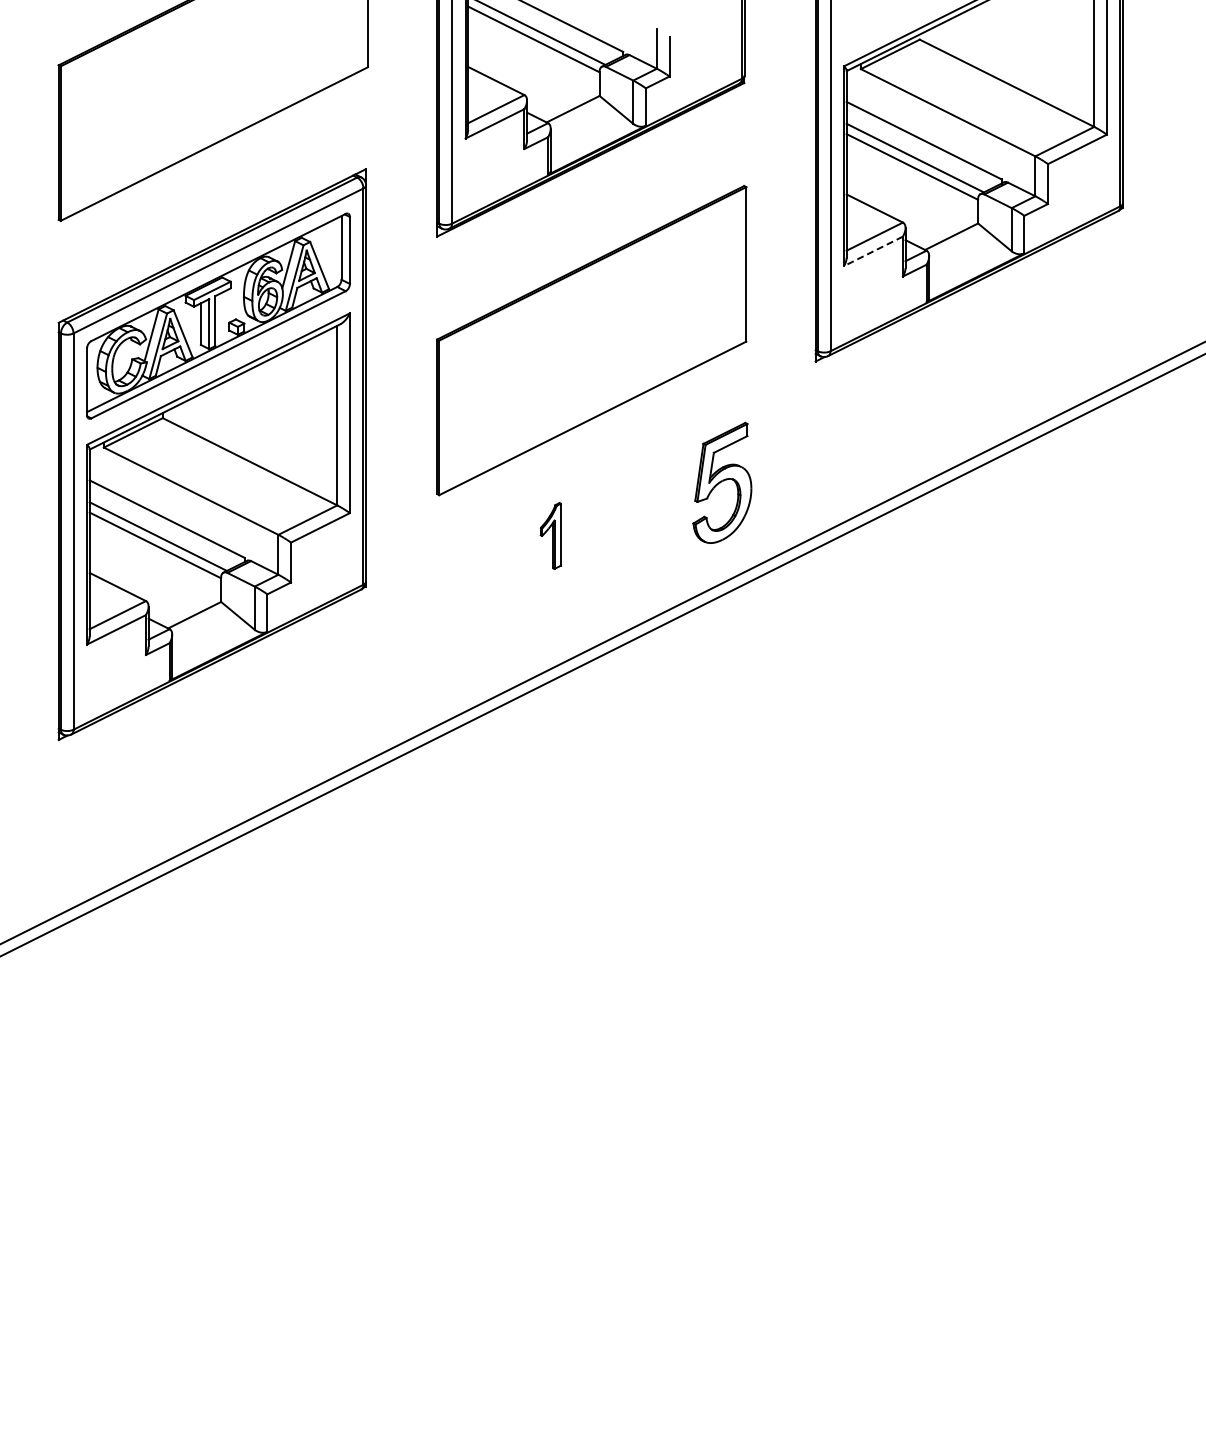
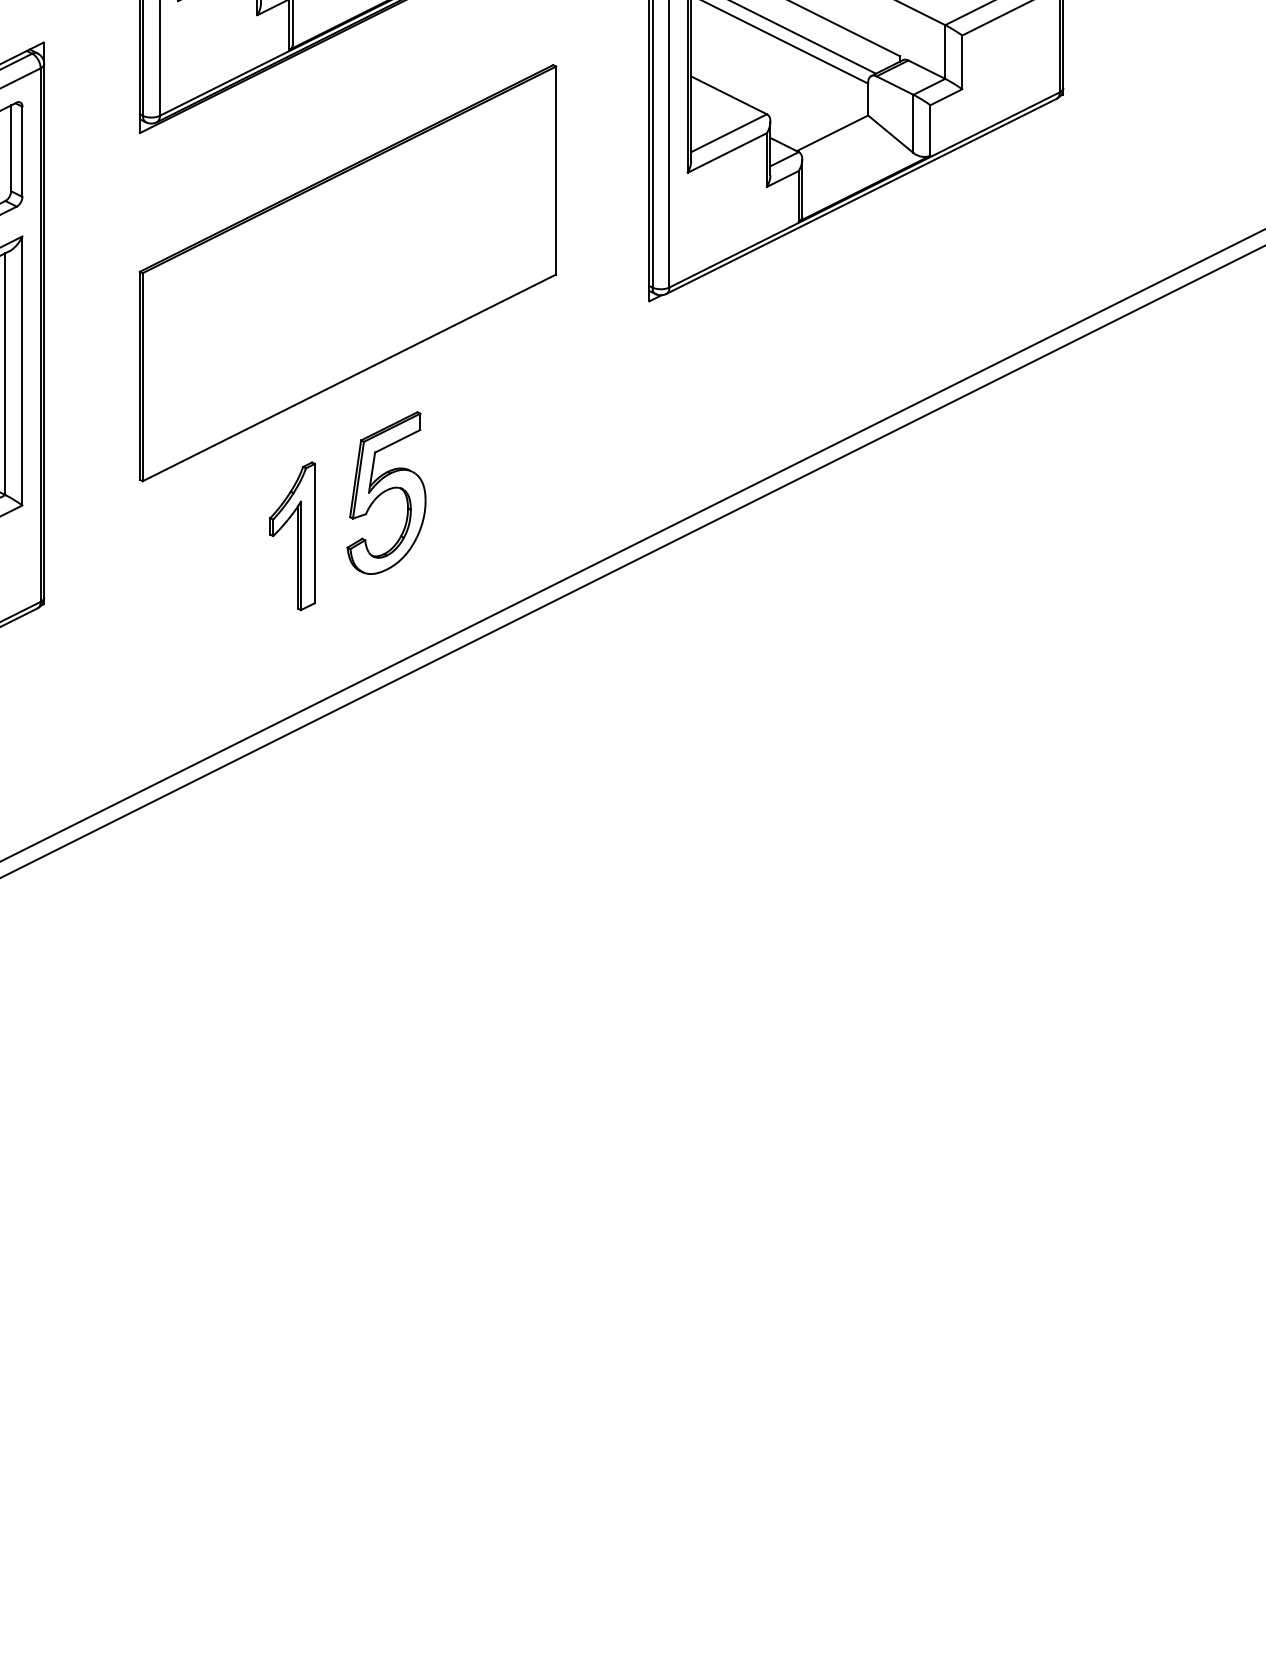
line: (873, 251) -> (727, 153), dashed -> solid
part: (722, 482) -> (386, 492), moved
part: (550, 535) -> (292, 535), size x1.67

